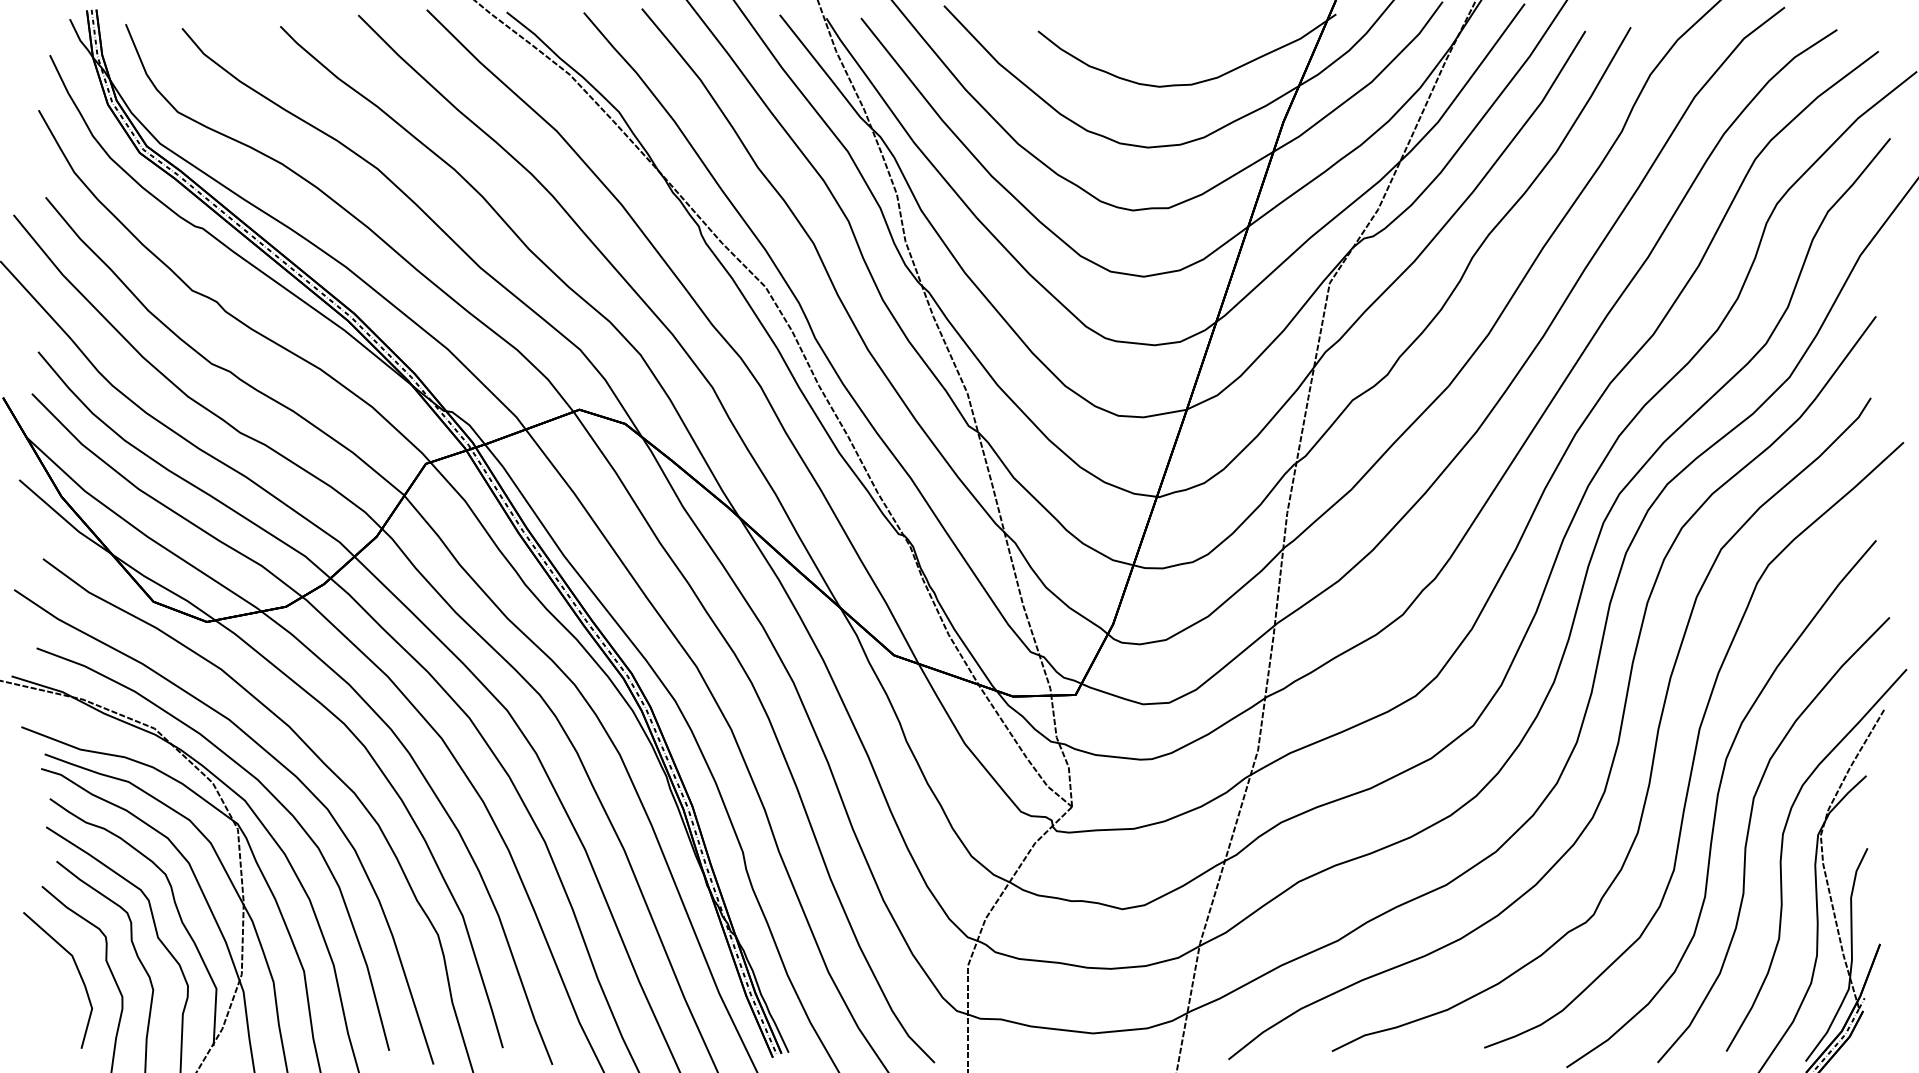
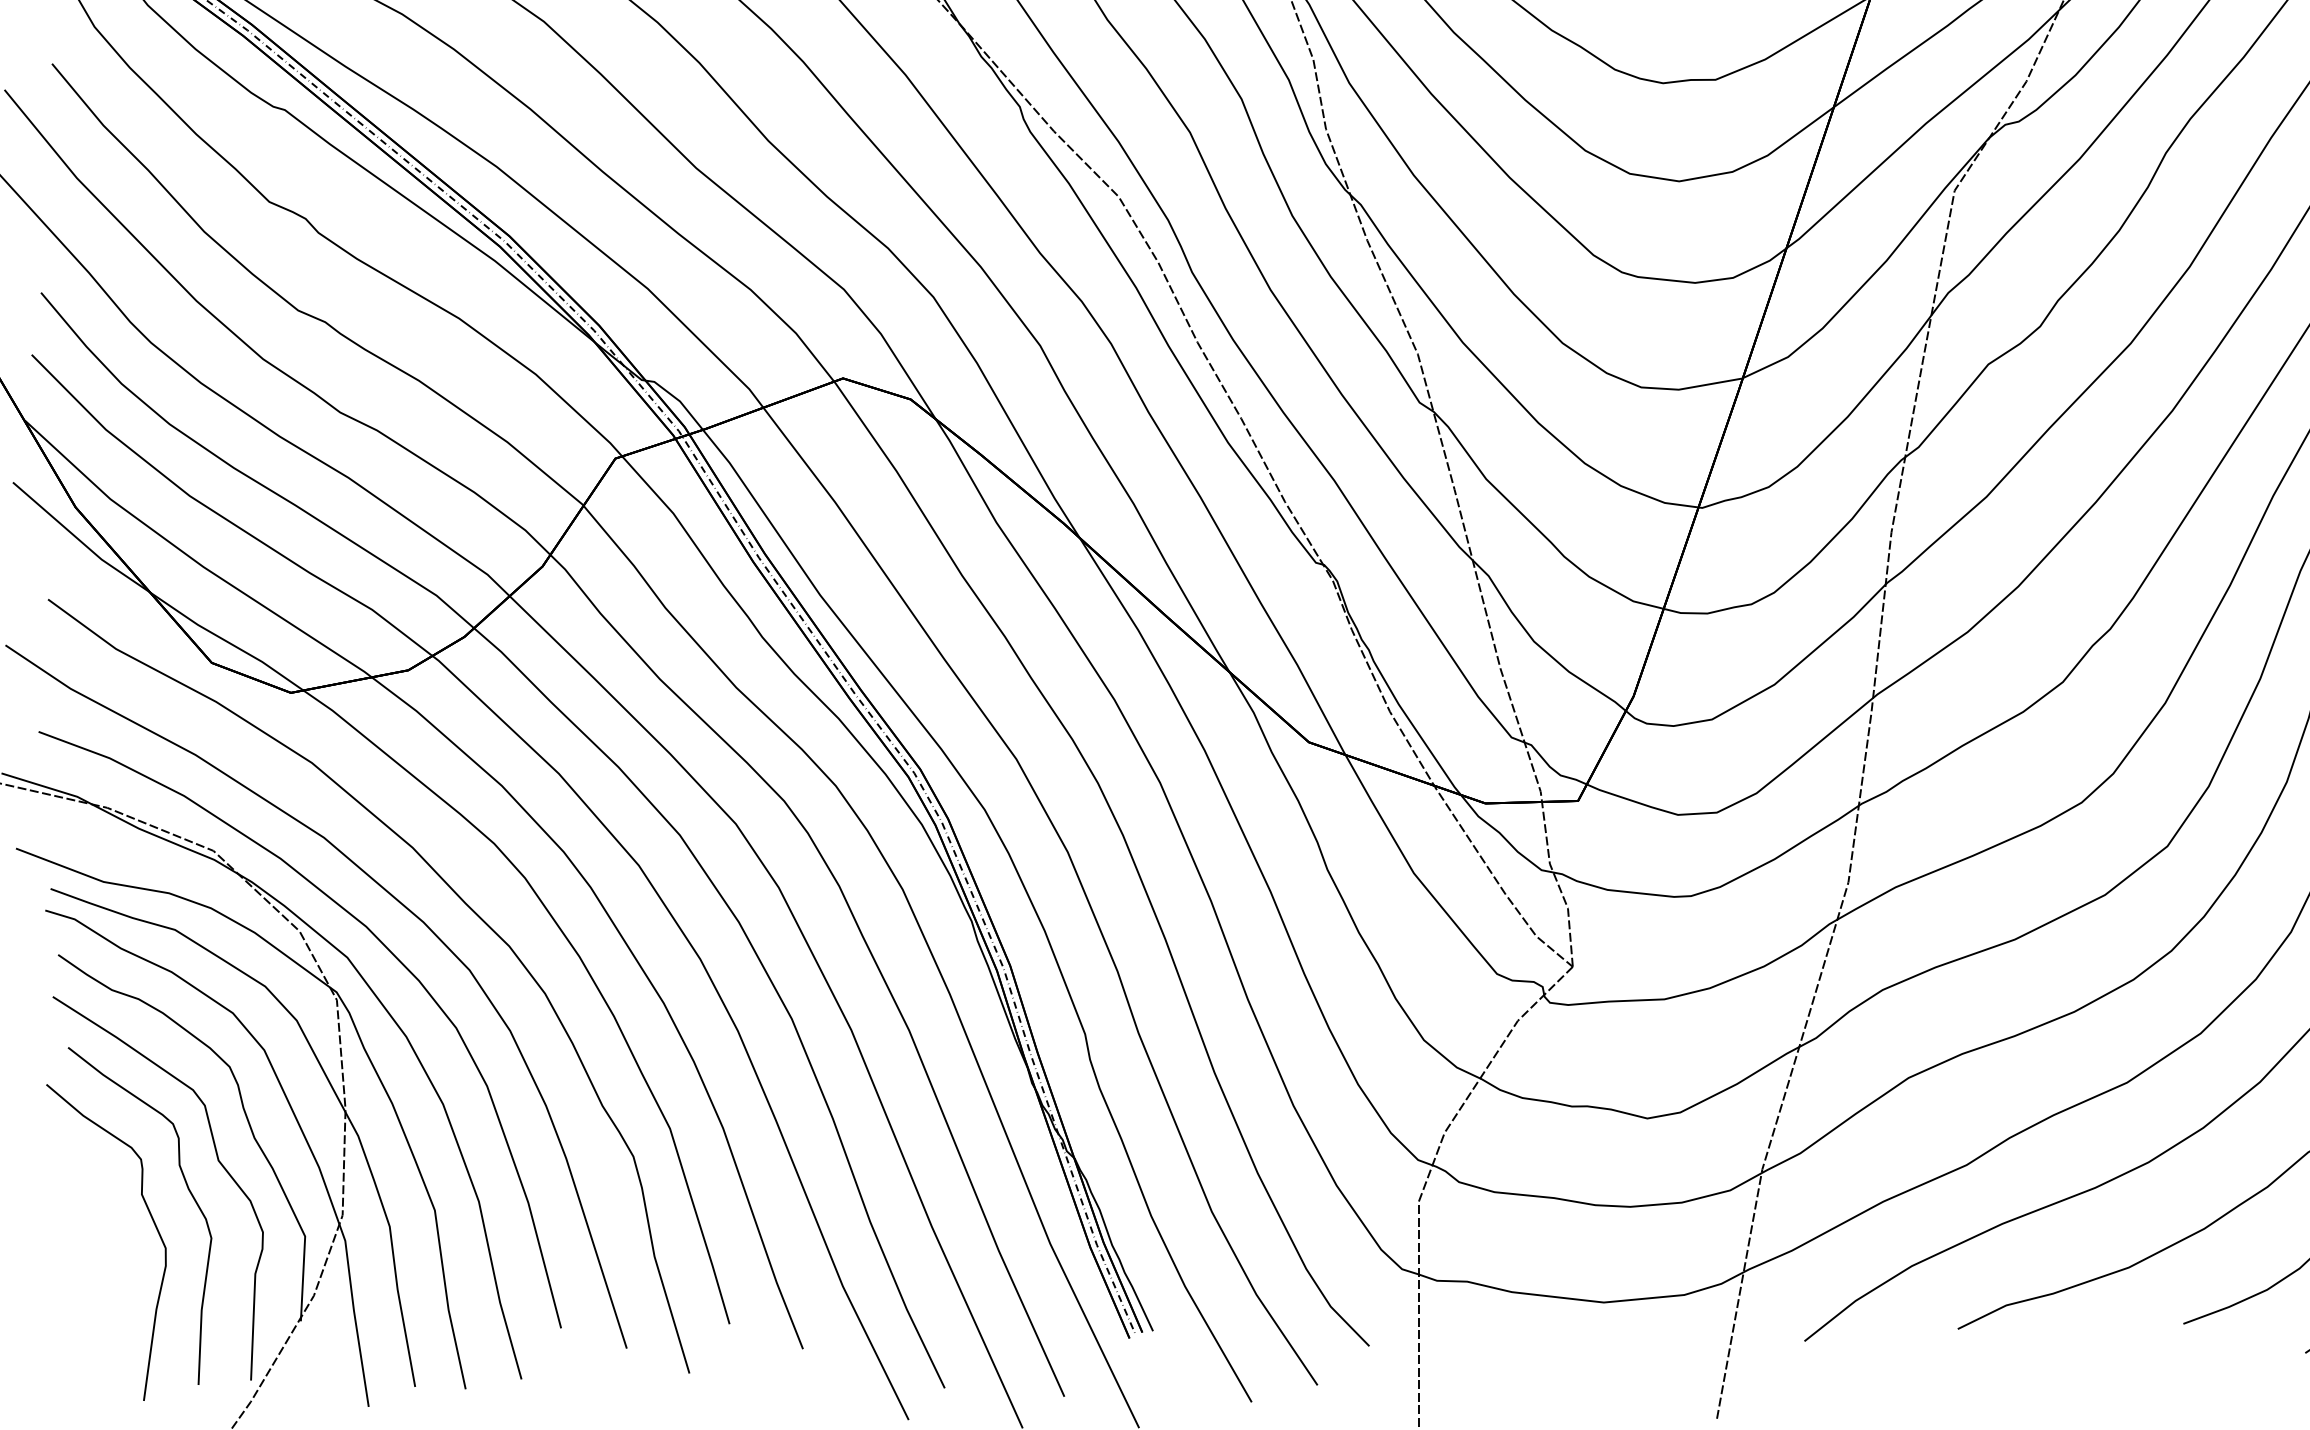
line: (77, 971) -> (99, 1210), removed

